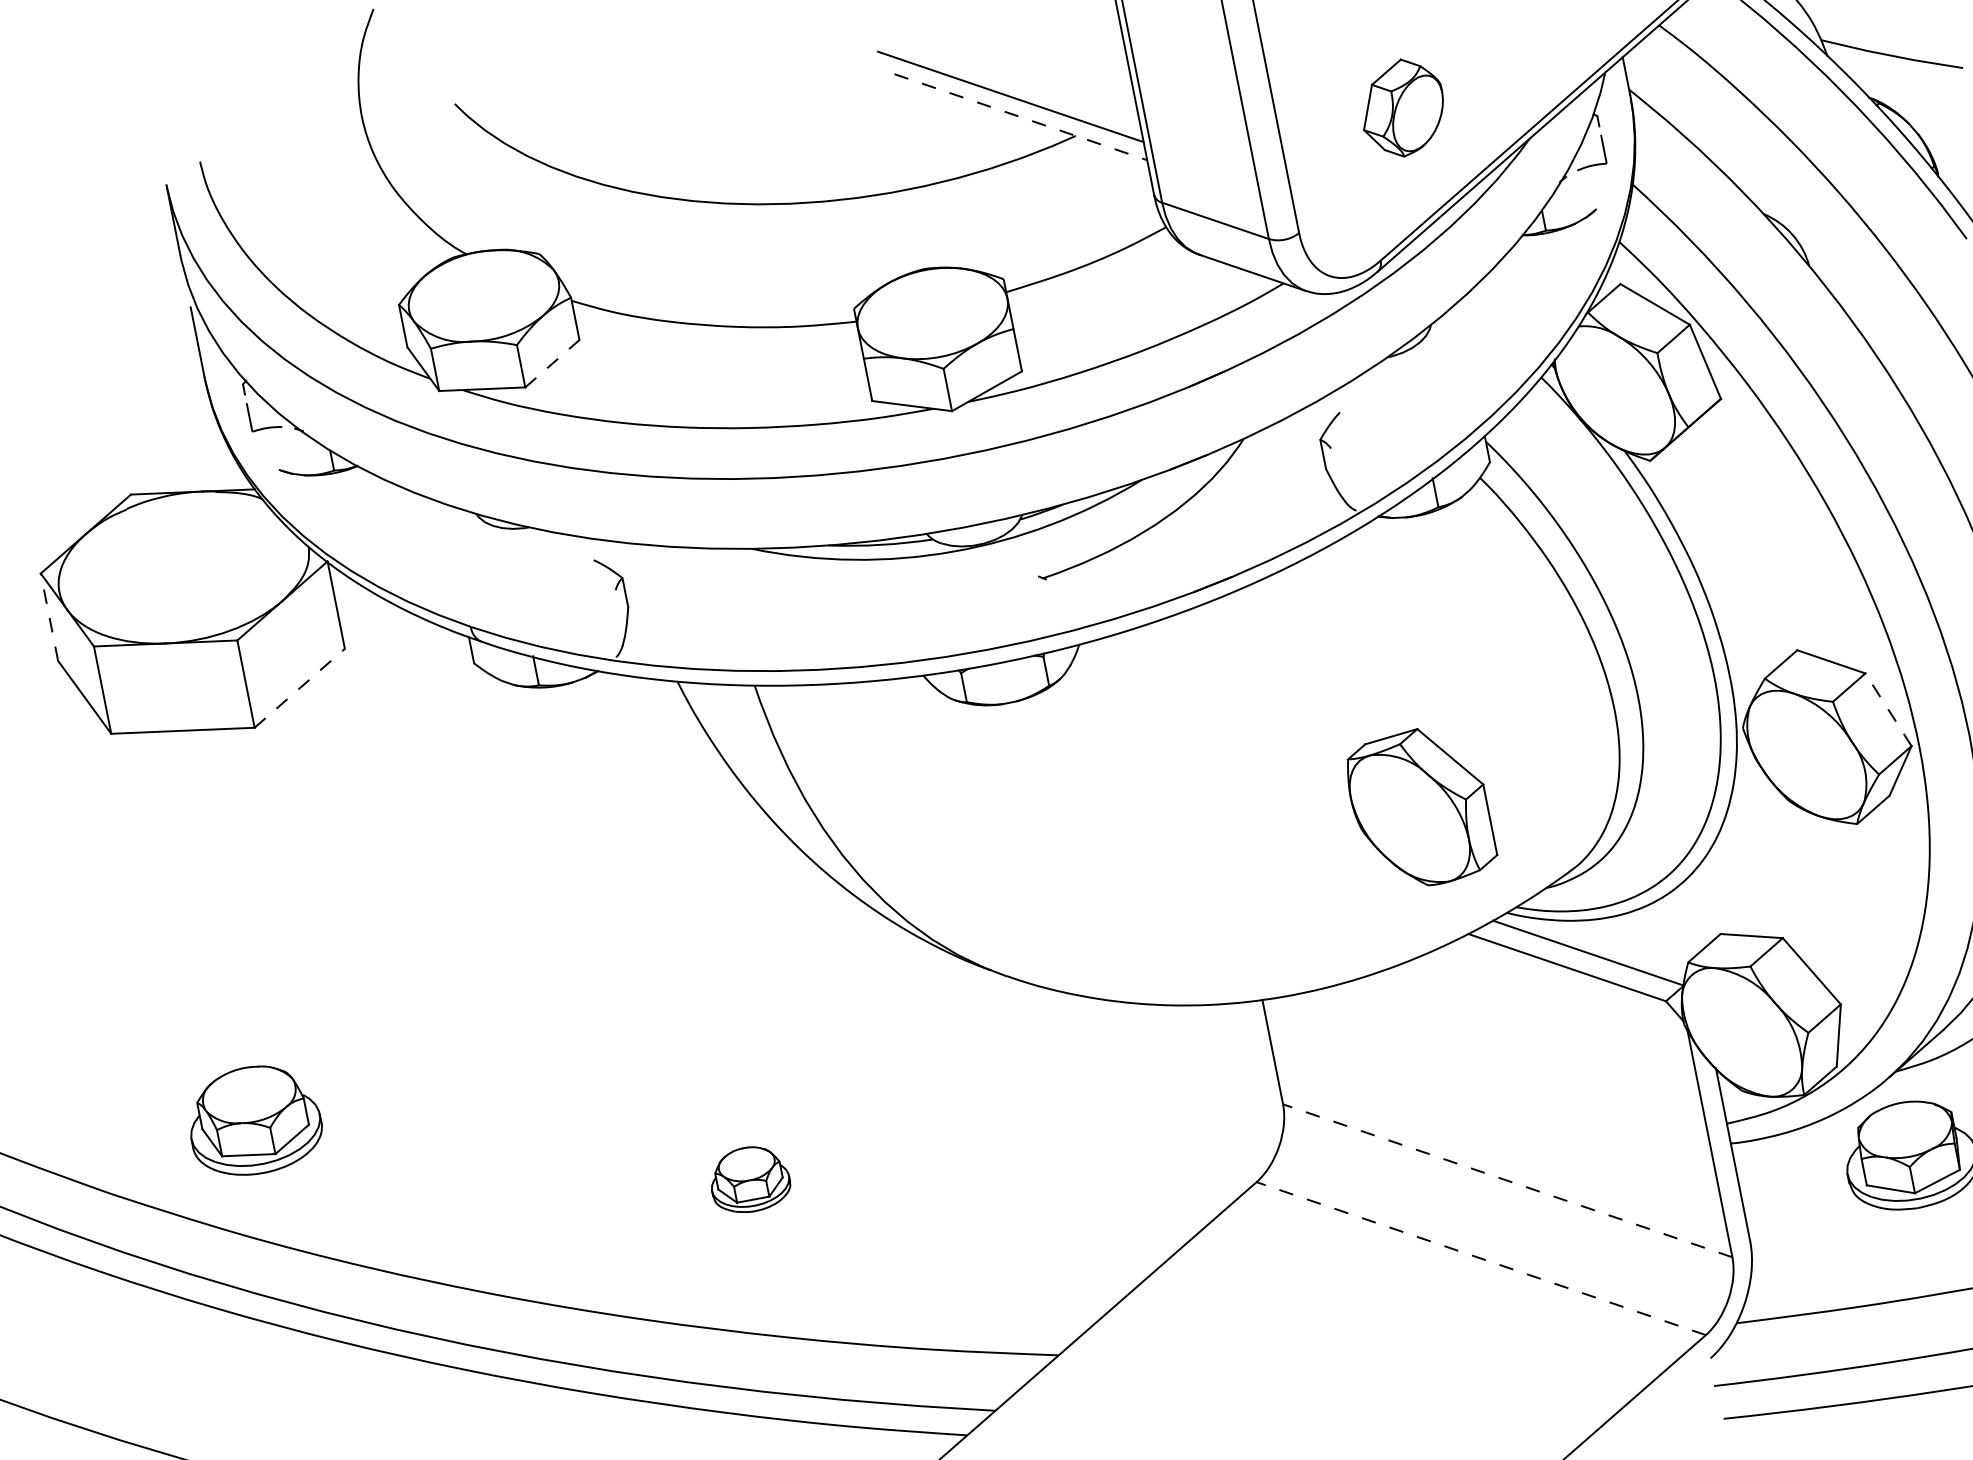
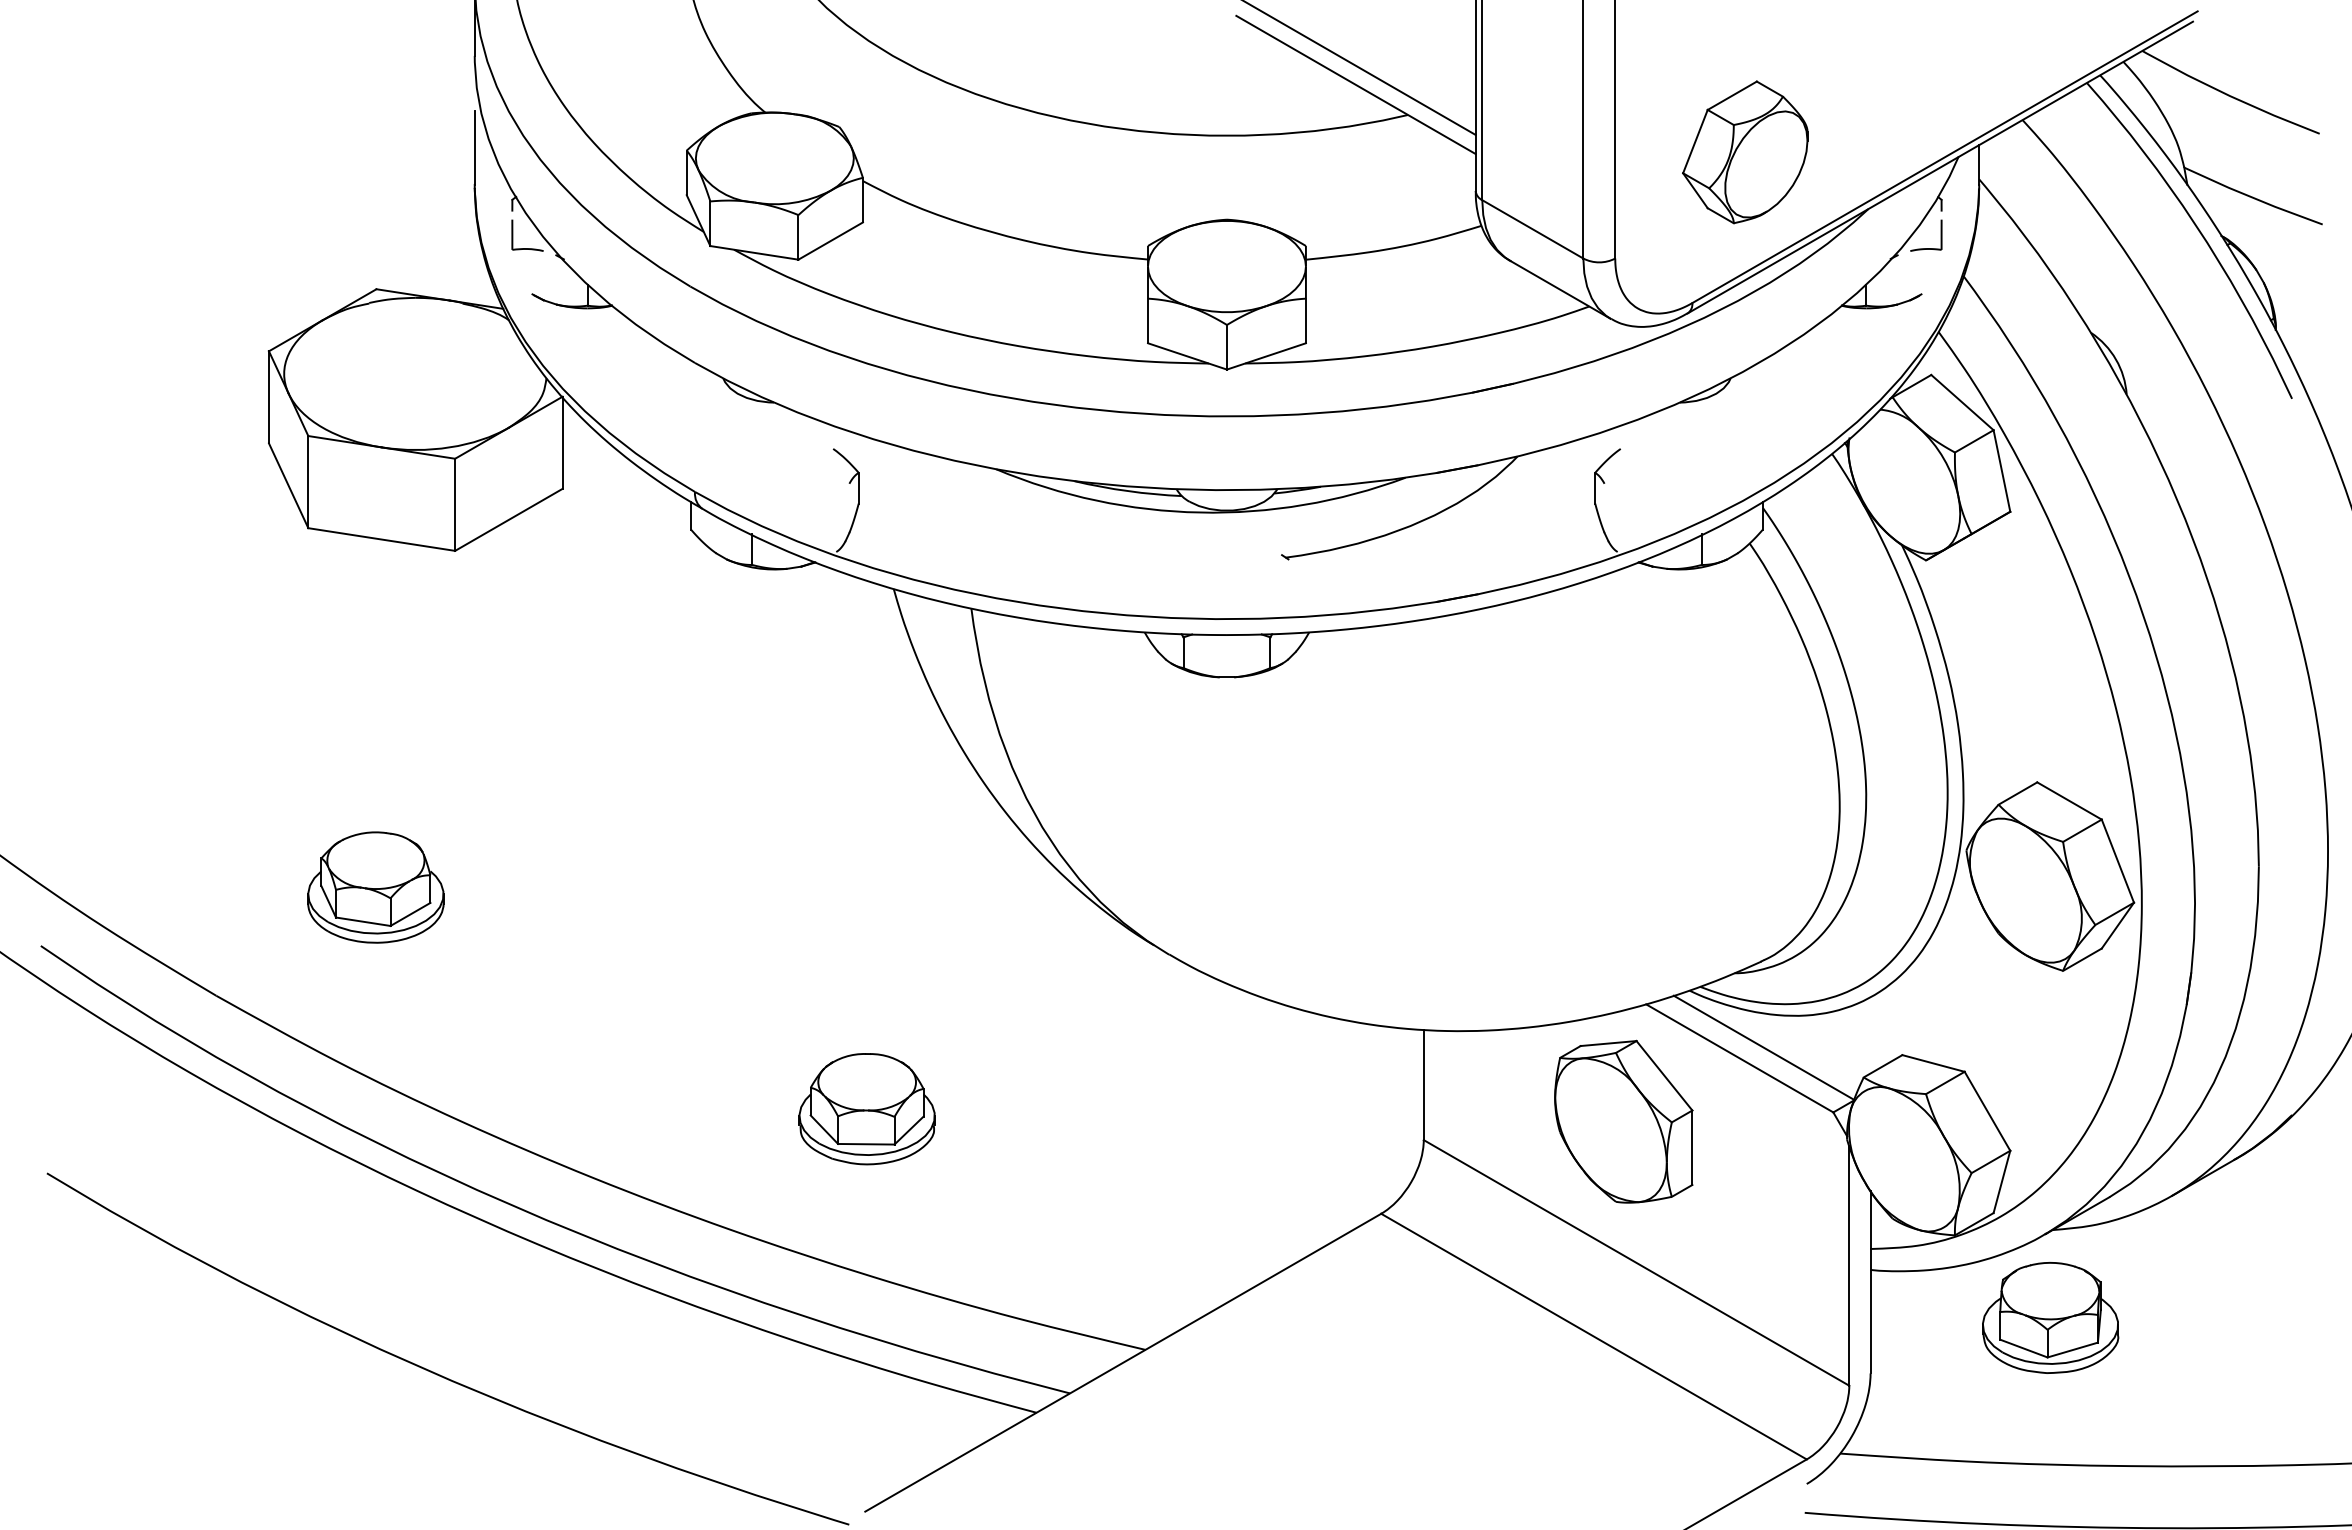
part: (1402, 108) -> (1745, 152), size x1.43
line: (1021, 117) -> (1356, 85), dashed -> solid
line: (553, 363) -> (831, 240), dashed -> solid
line: (48, 616) -> (268, 396), dashed -> solid
line: (300, 687) -> (509, 519), dashed -> solid
line: (1888, 710) -> (2117, 861), dashed -> solid
part: (1420, 807) -> (1623, 1121), moved
part: (253, 1120) -> (375, 887), moved
part: (749, 1179) -> (866, 1109), size x1.67
line: (1507, 1180) -> (1636, 1262), dashed -> solid
line: (1480, 1258) -> (1593, 1336), dashed -> solid

